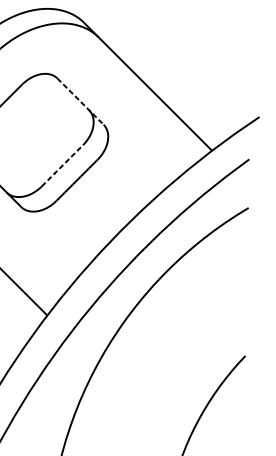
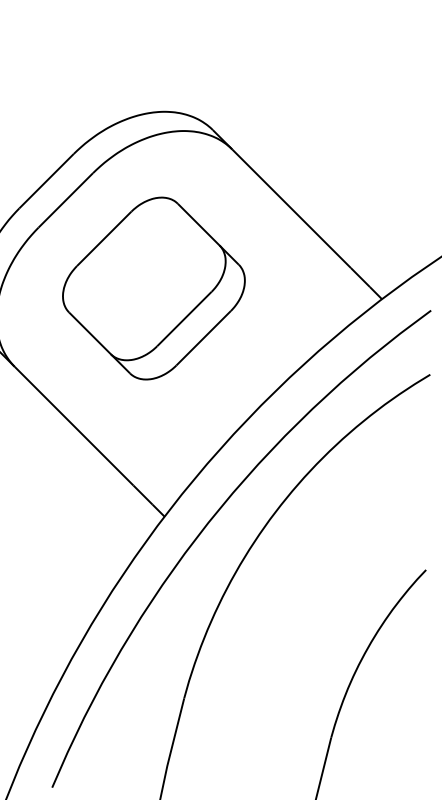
line: (80, 101) -> (208, 234), dashed -> solid
line: (62, 165) -> (184, 318), dashed -> solid

